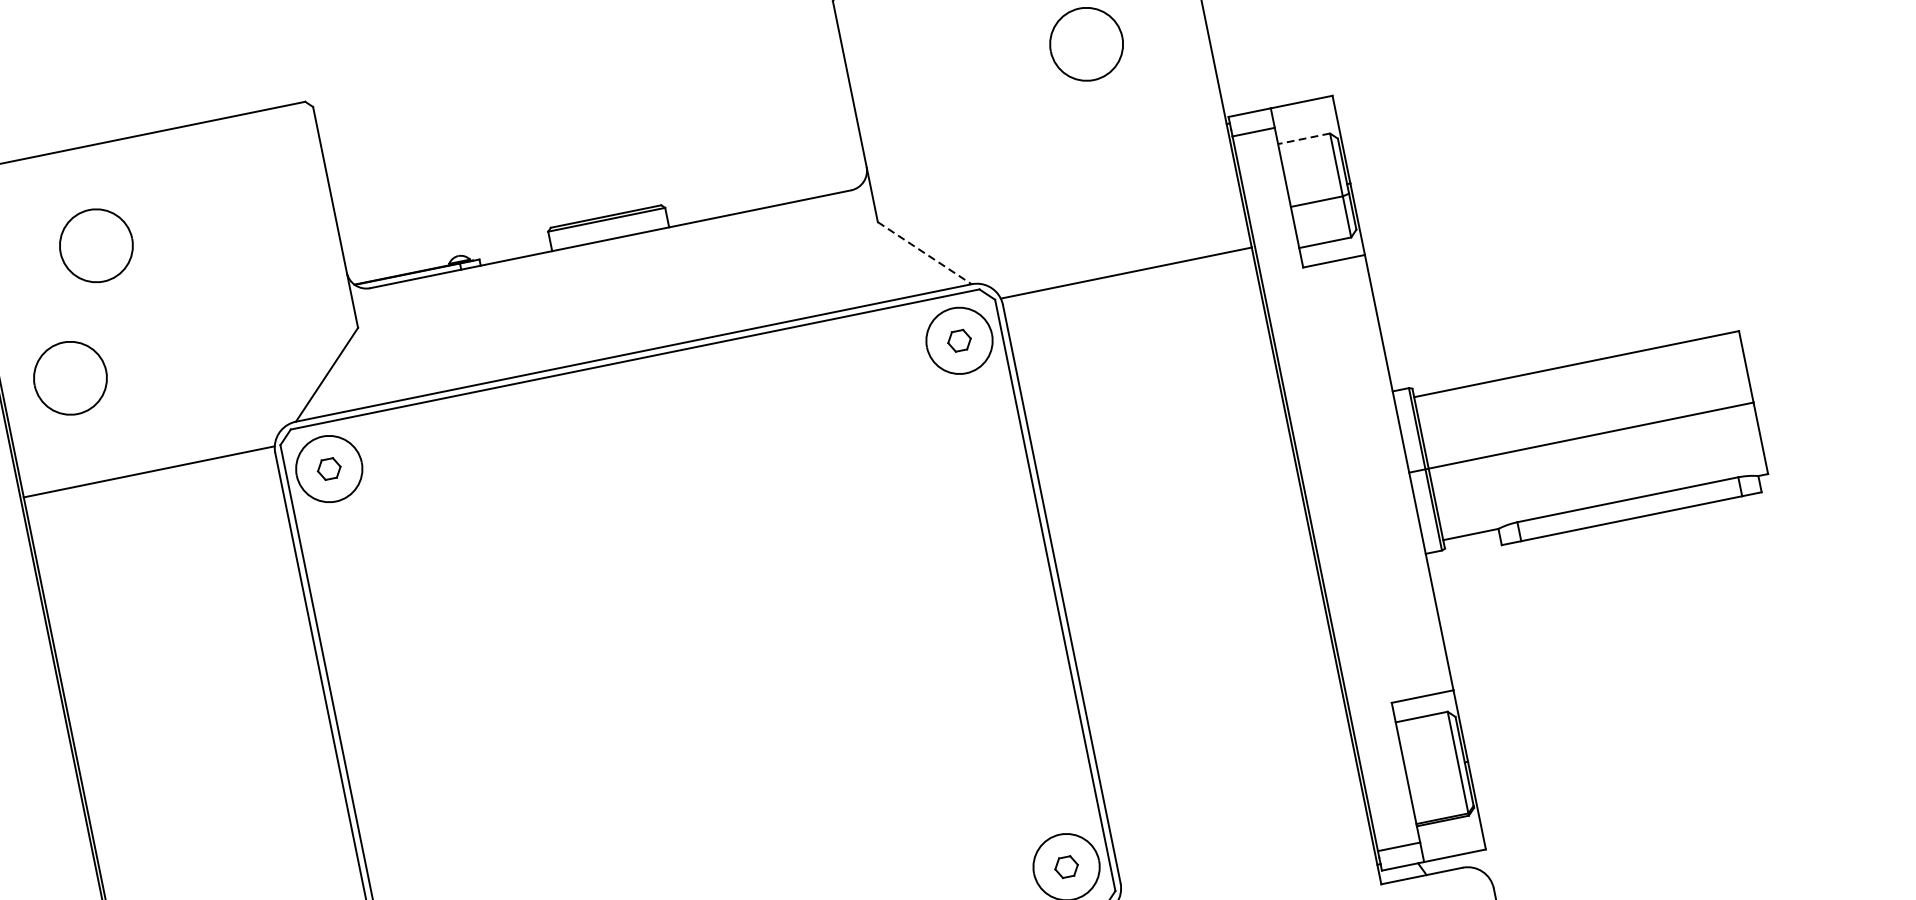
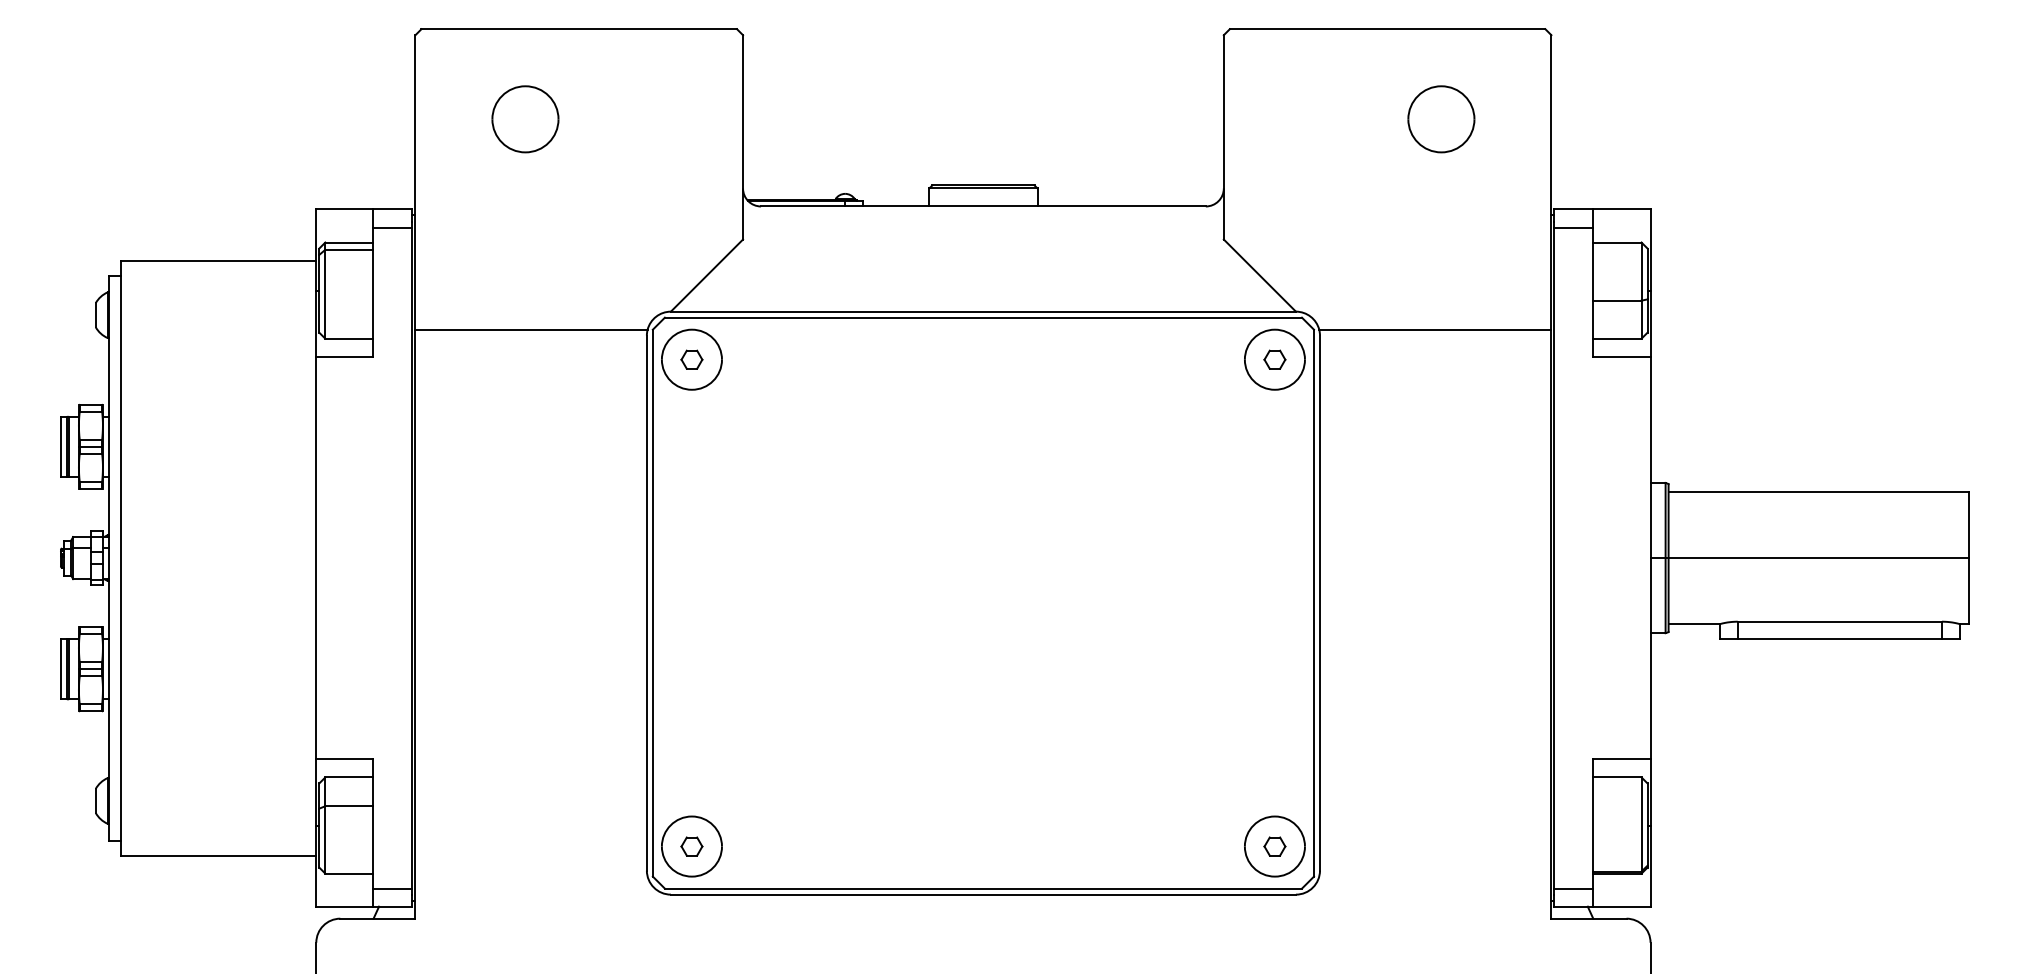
line: (1304, 138) -> (1617, 242), dashed -> solid
line: (924, 253) -> (1259, 275), dashed -> solid
part: (70, 378) -> (478, 232), removed

